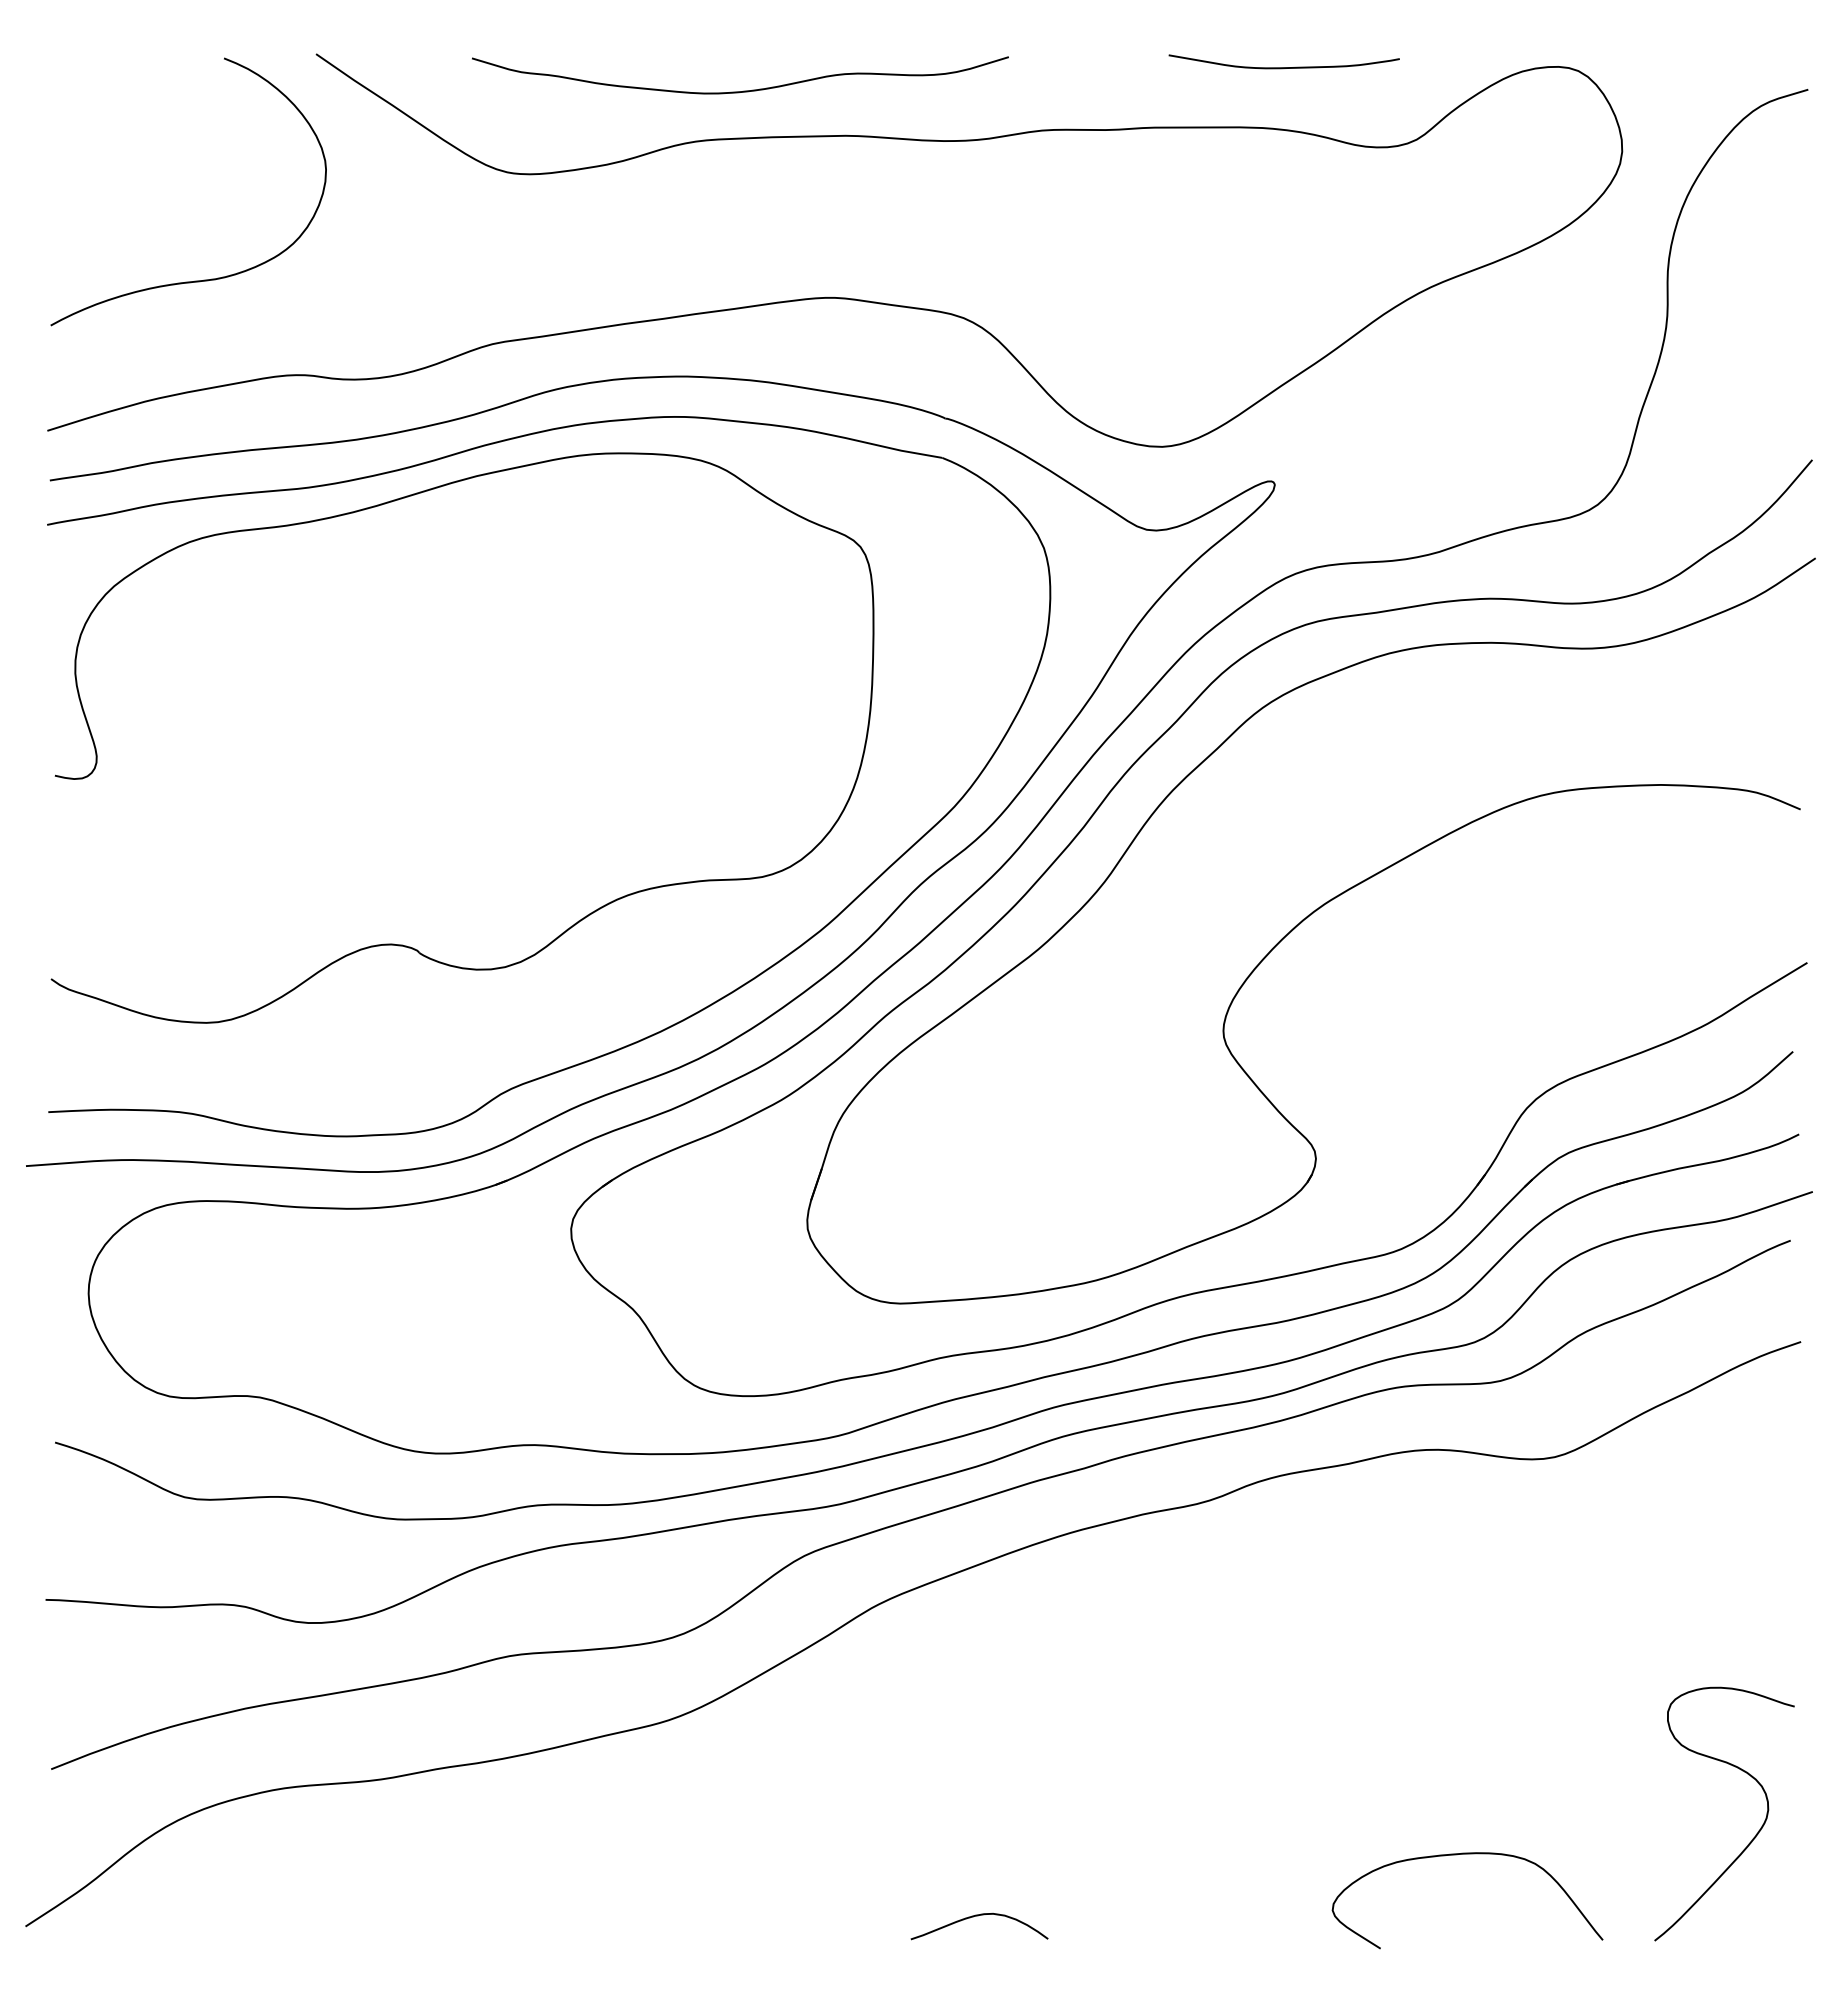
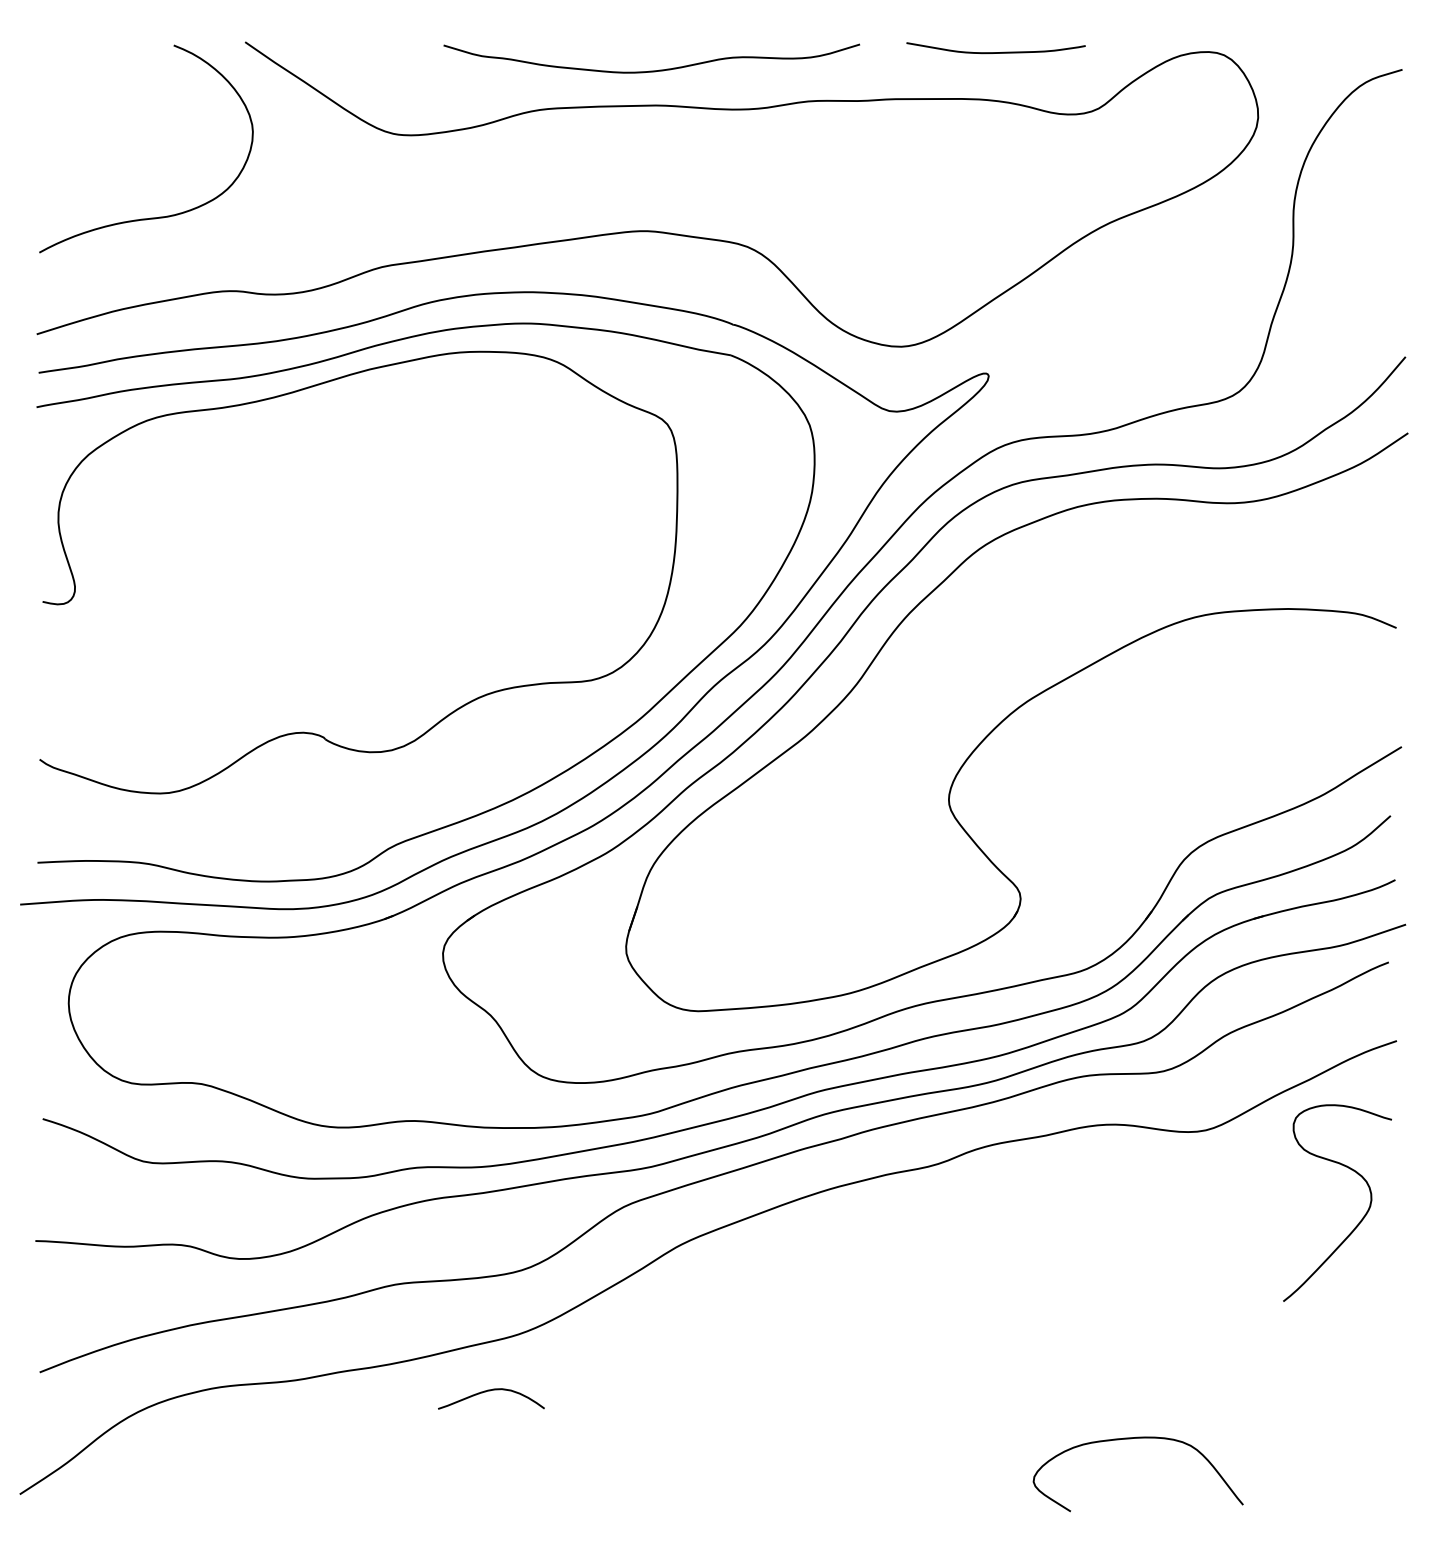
curve: (743, 90) -> (654, 70), moved
curve: (1755, 1834) -> (1361, 1219), moved
curve: (978, 1916) -> (490, 1391), moved

